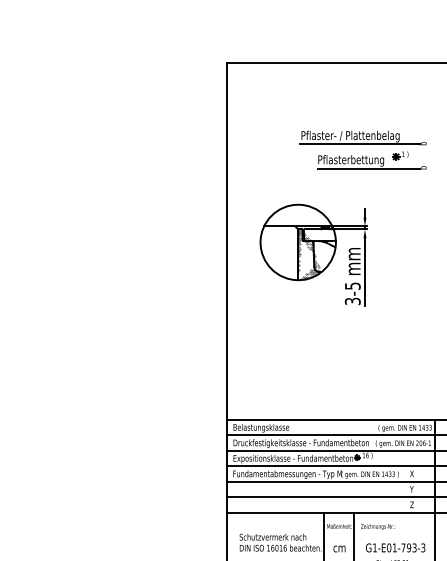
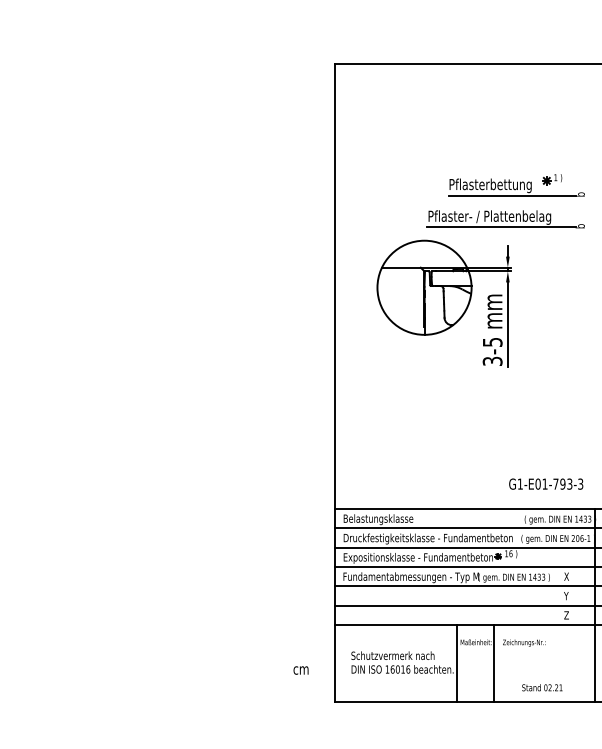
part: (363, 138) -> (505, 219), moved
hatch: (308, 254) -> (437, 302), removed
text: (395, 547) -> (546, 483), moved
text: (339, 548) -> (300, 670), moved

